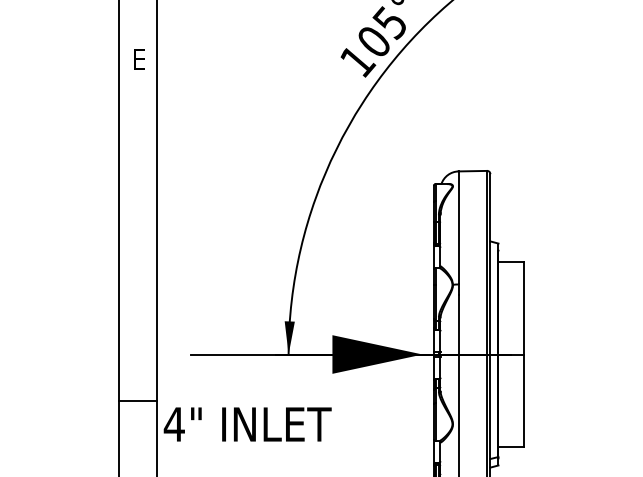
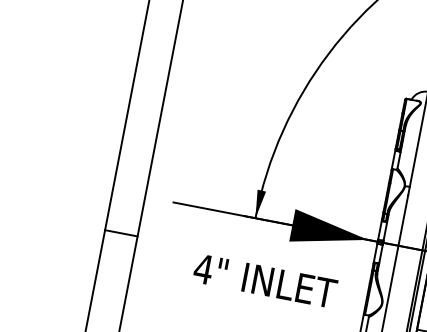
text: (247, 424) -> (265, 281), moved

